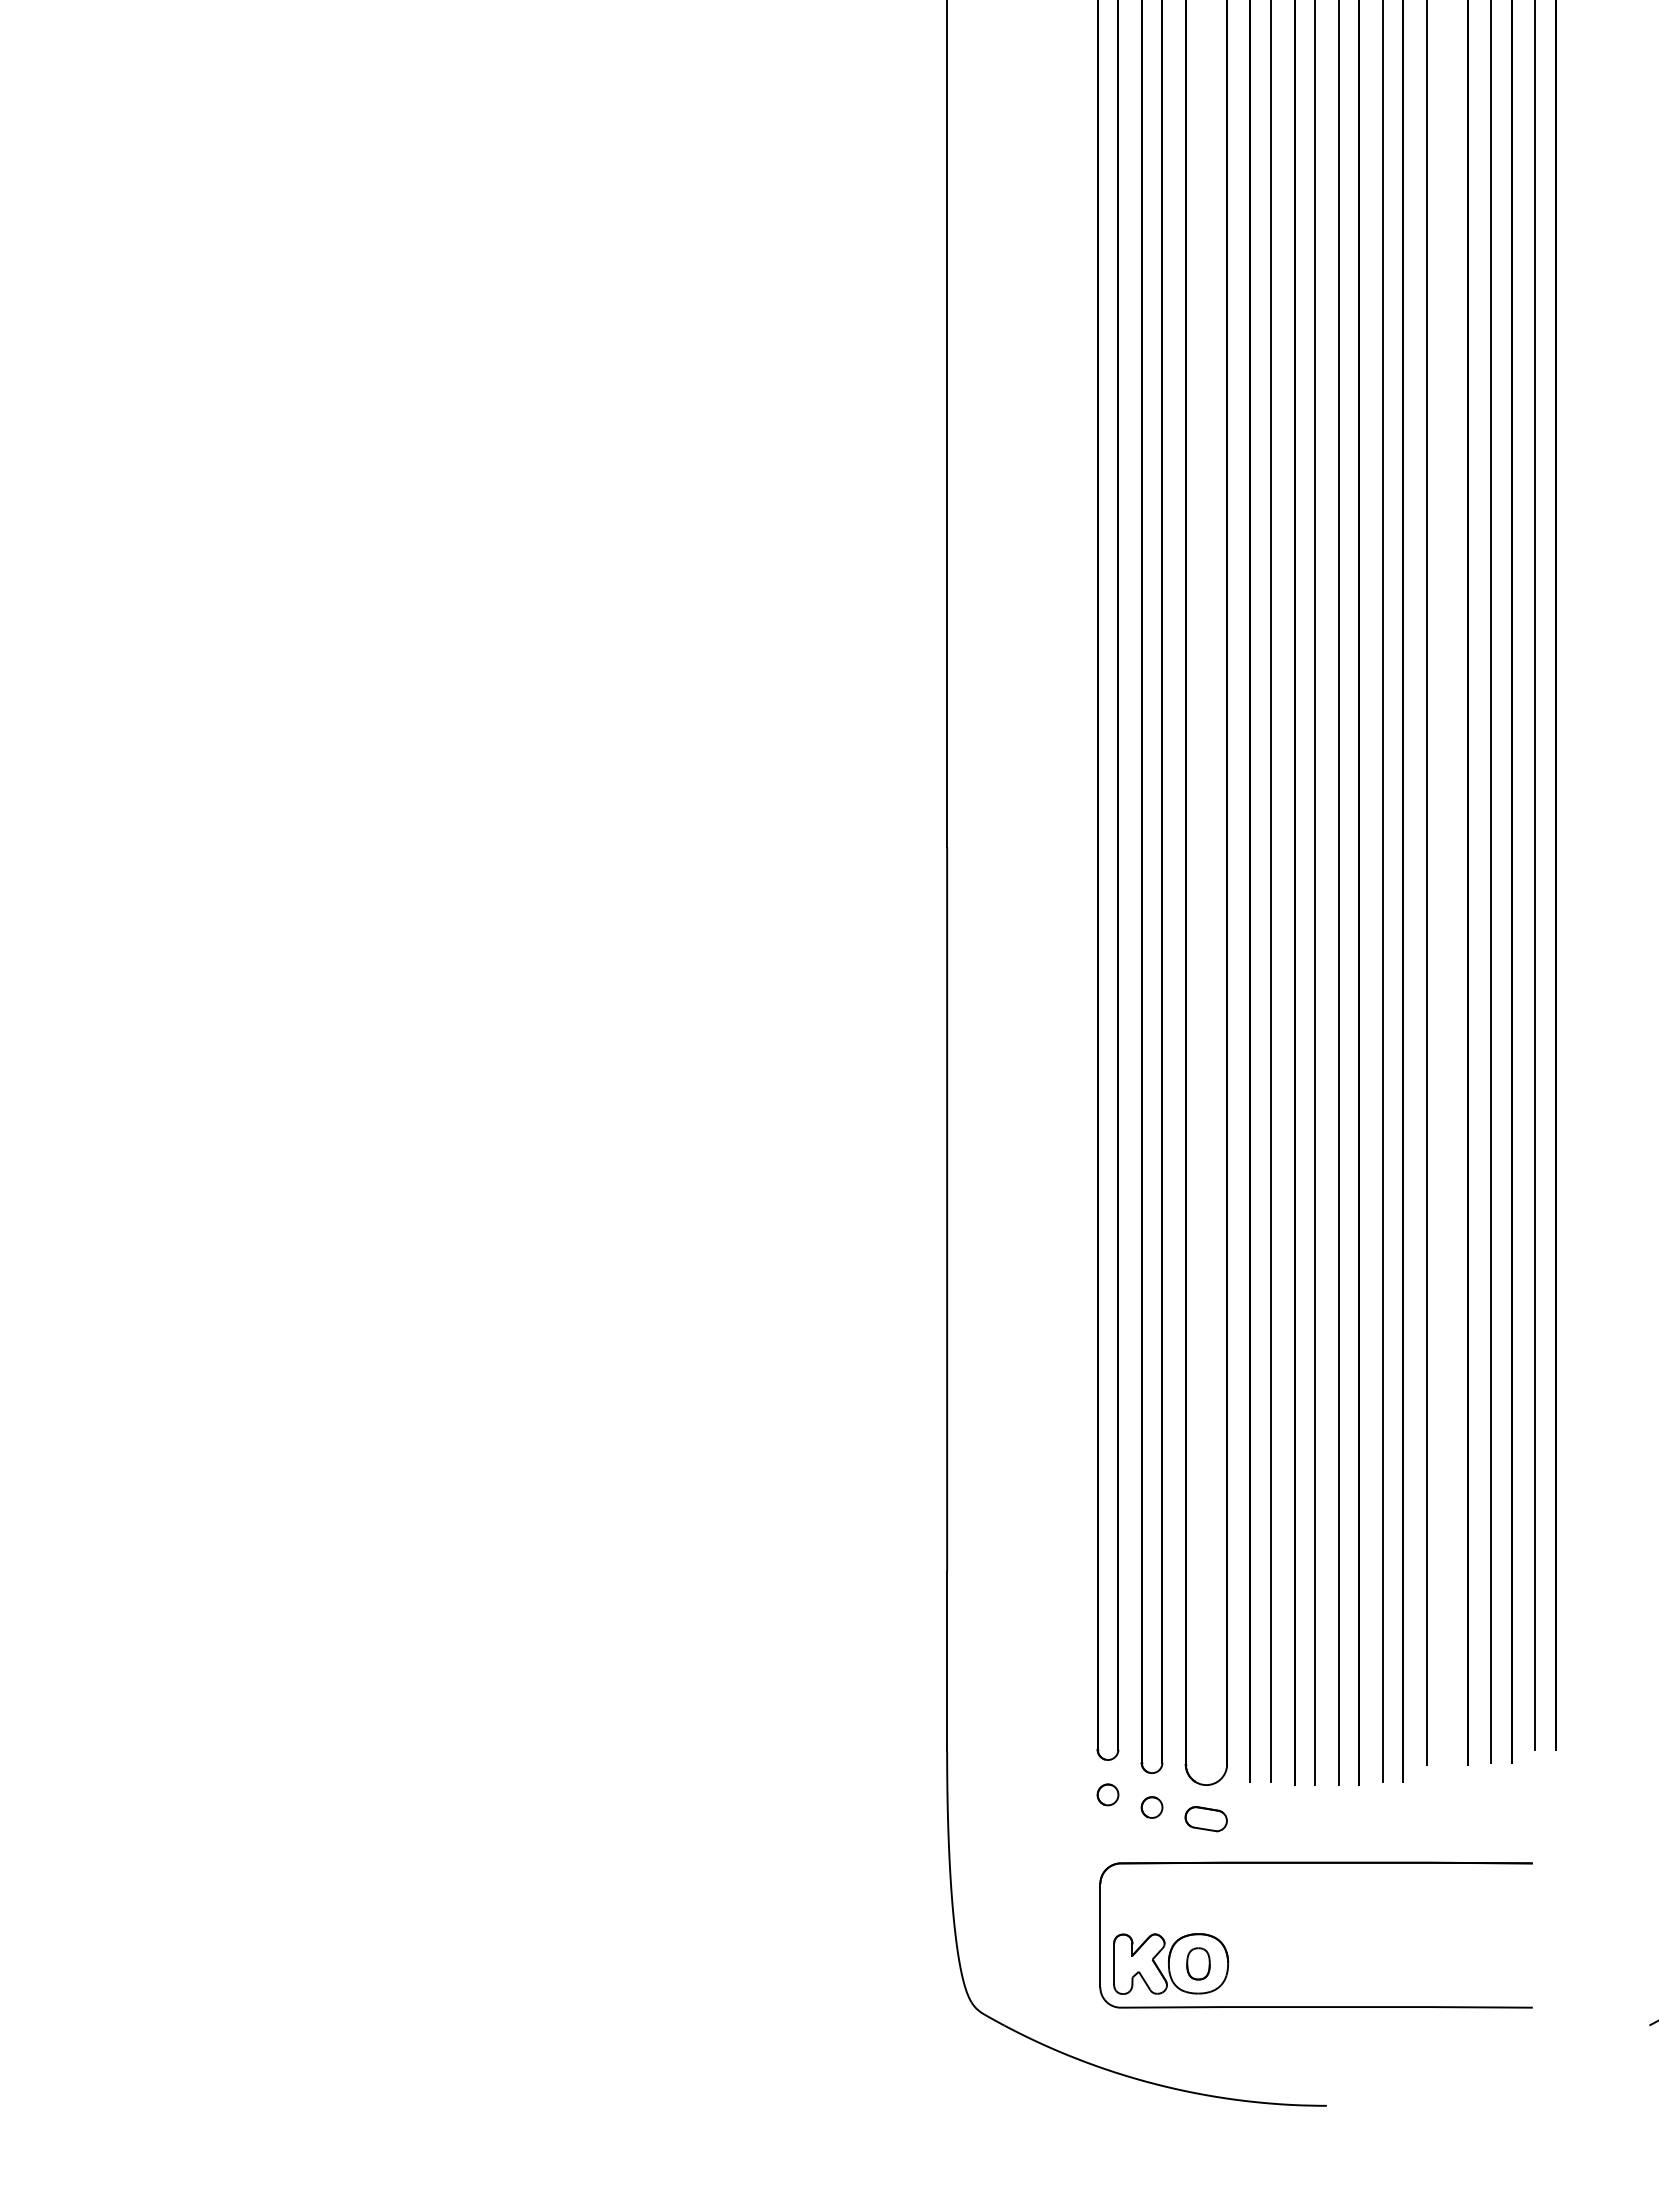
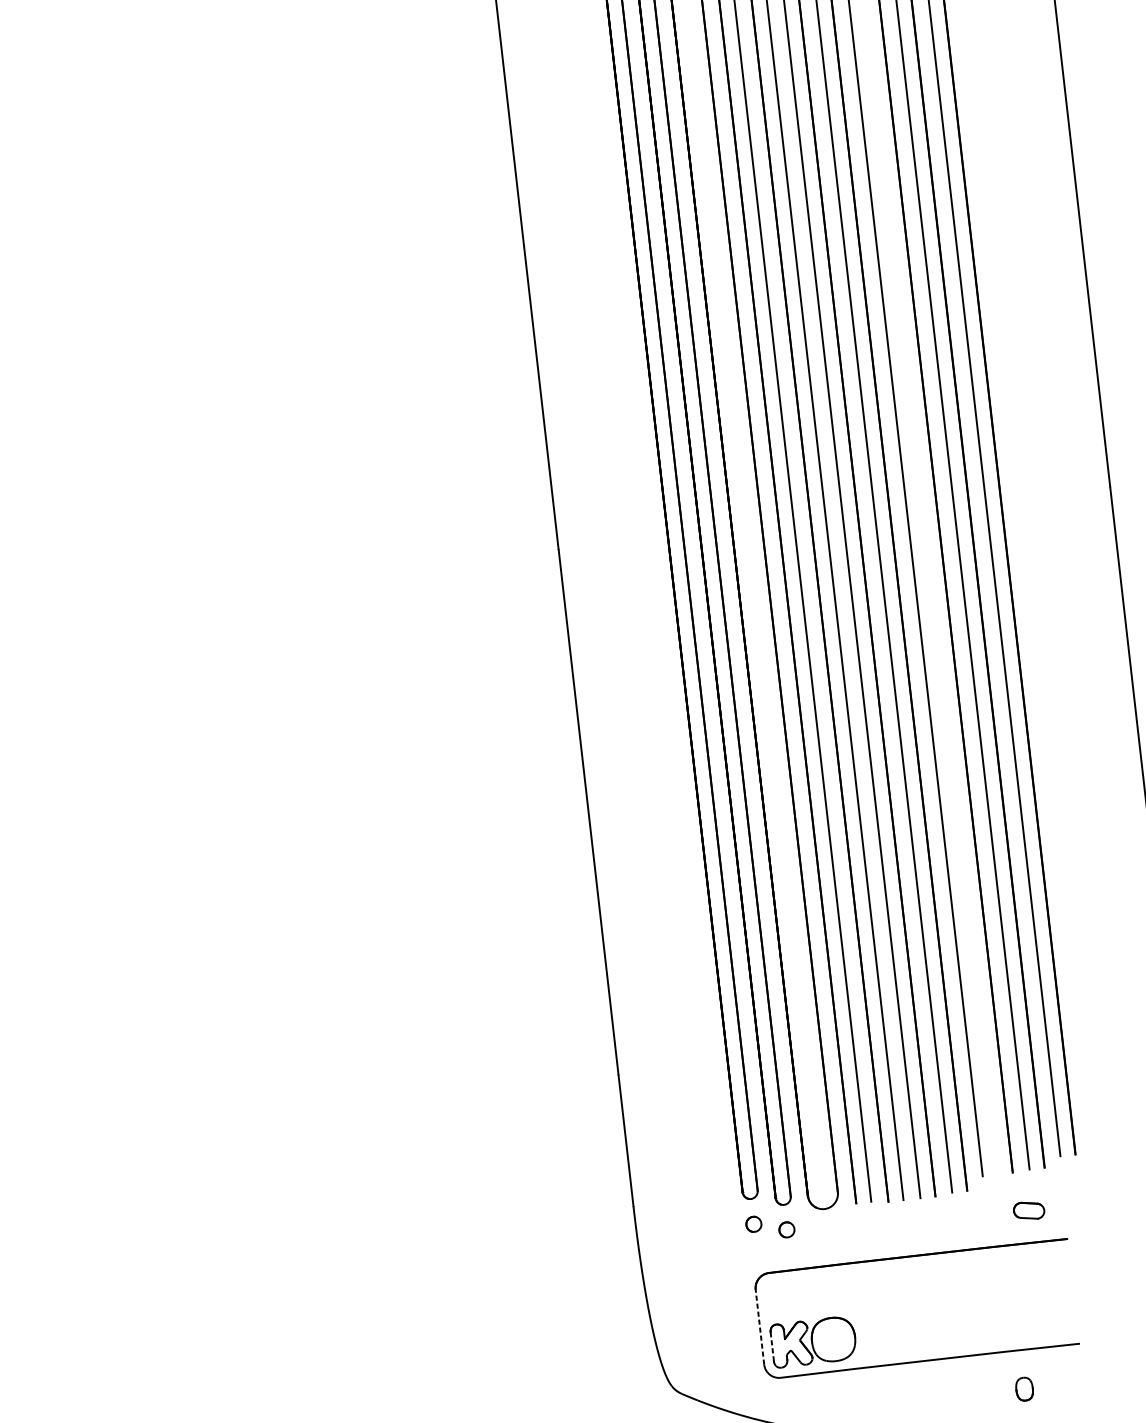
part: (1205, 1819) -> (1028, 1211), moved
line: (1100, 1935) -> (760, 1327), solid -> dashed
part: (1198, 1963) -> (1024, 1388), moved
line: (1114, 1964) -> (772, 1346), solid -> dashed

